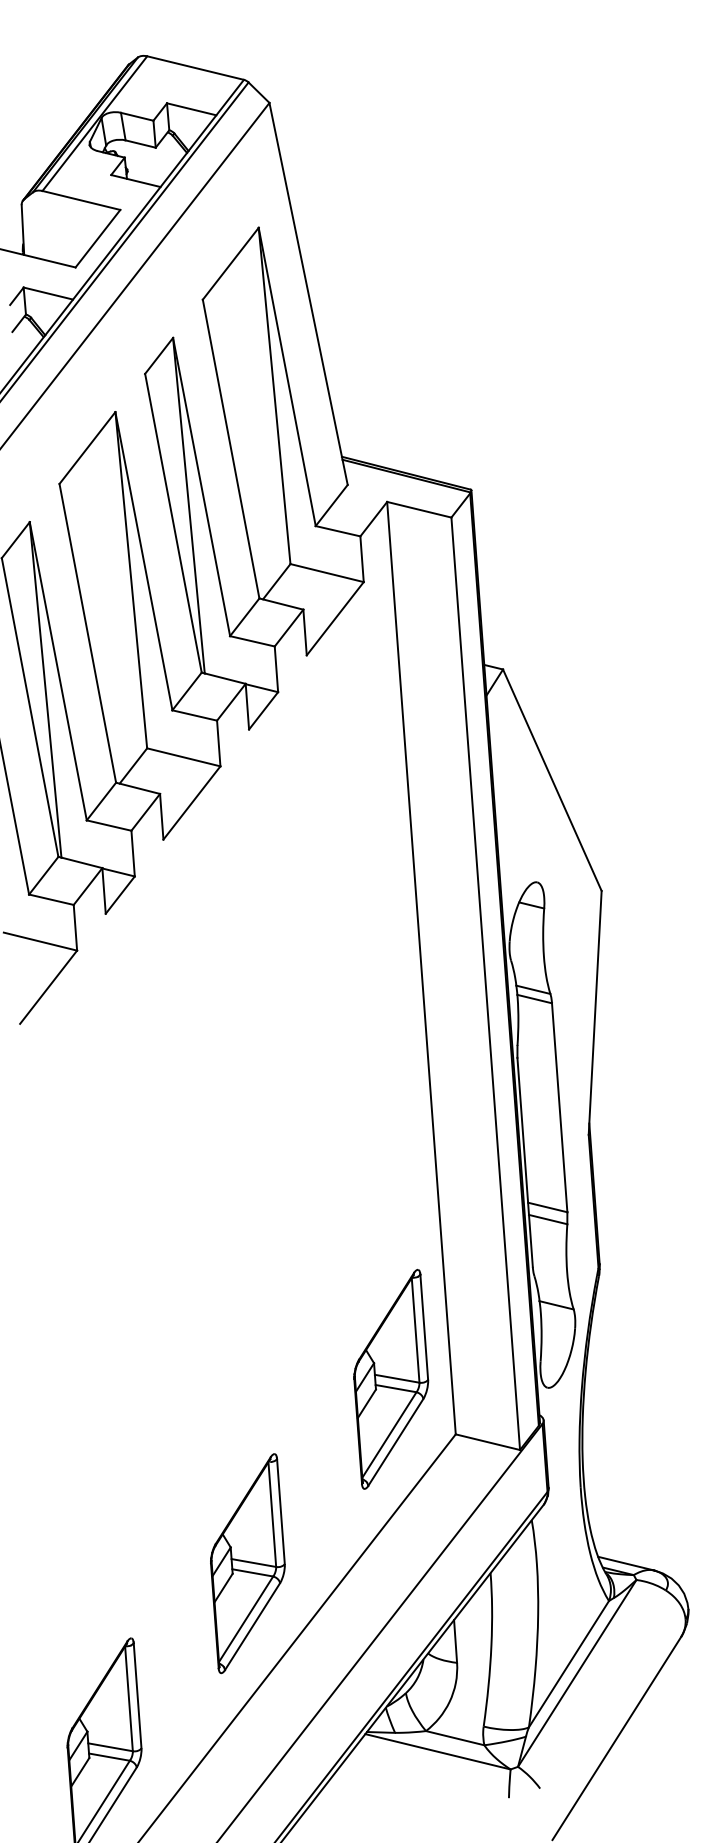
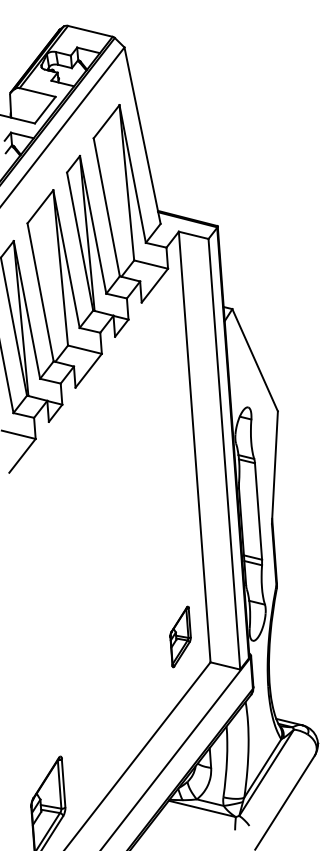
part: (390, 1378) -> (180, 636), size x0.6
part: (247, 1562) -> (114, 721), removed

